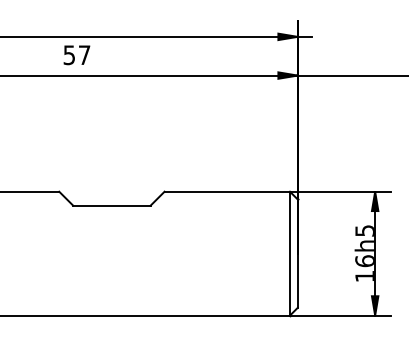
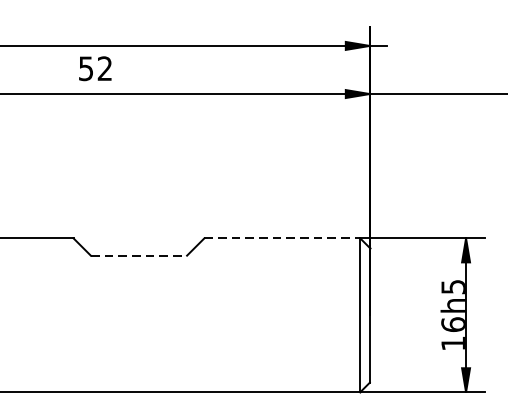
text: (84, 54) -> (104, 67), 57 -> 52
line: (227, 191) -> (282, 238), solid -> dashed
line: (111, 205) -> (138, 255), solid -> dashed

